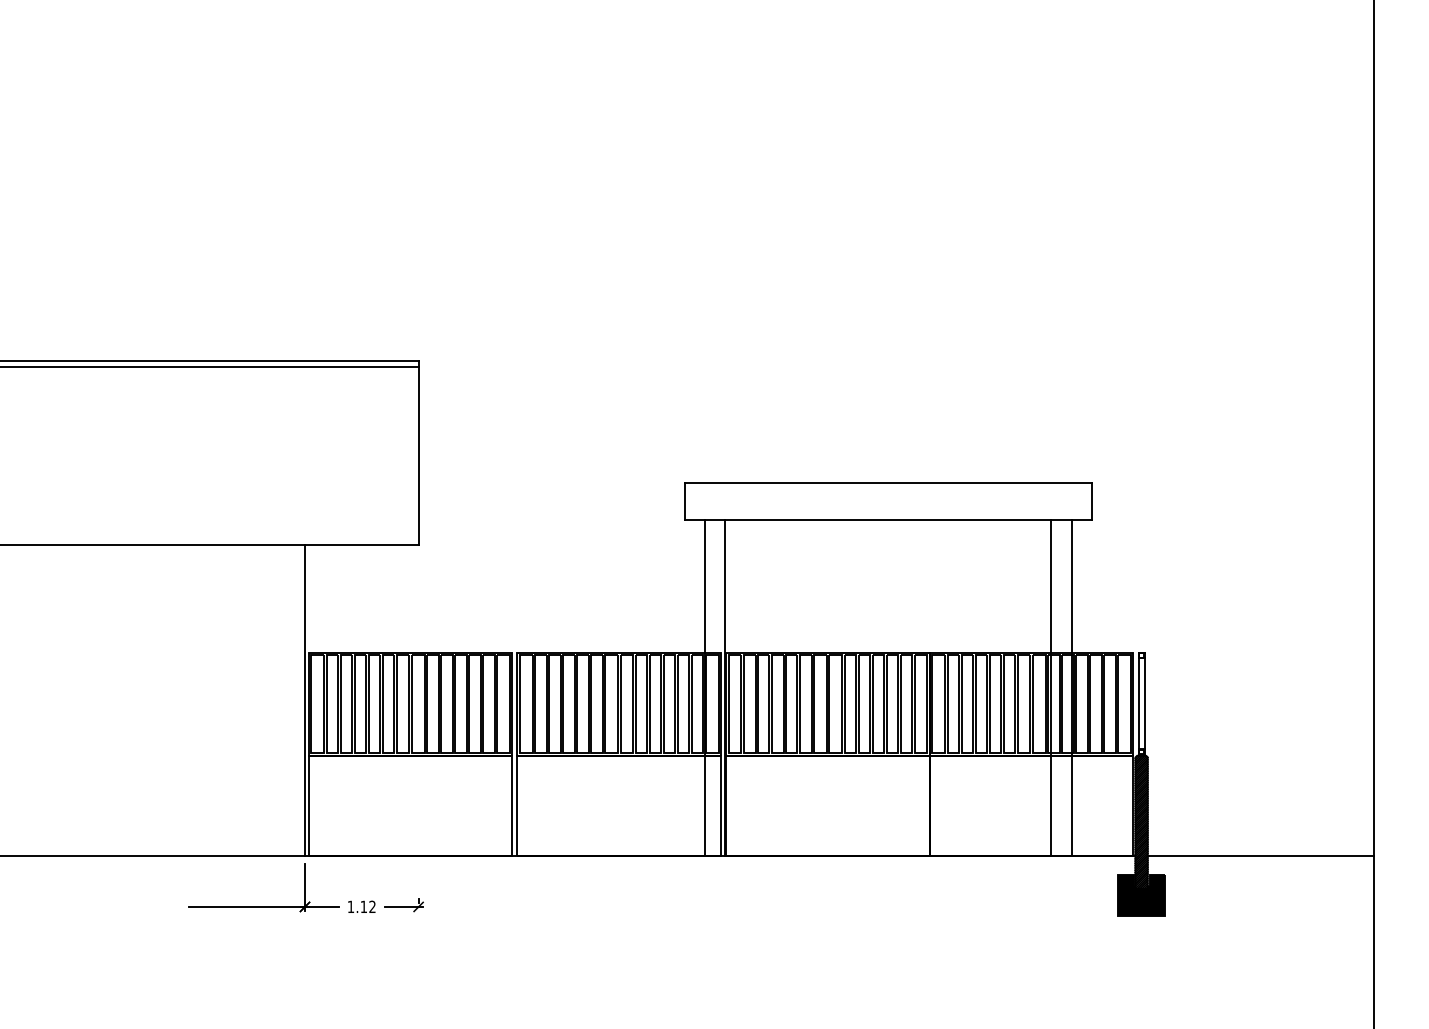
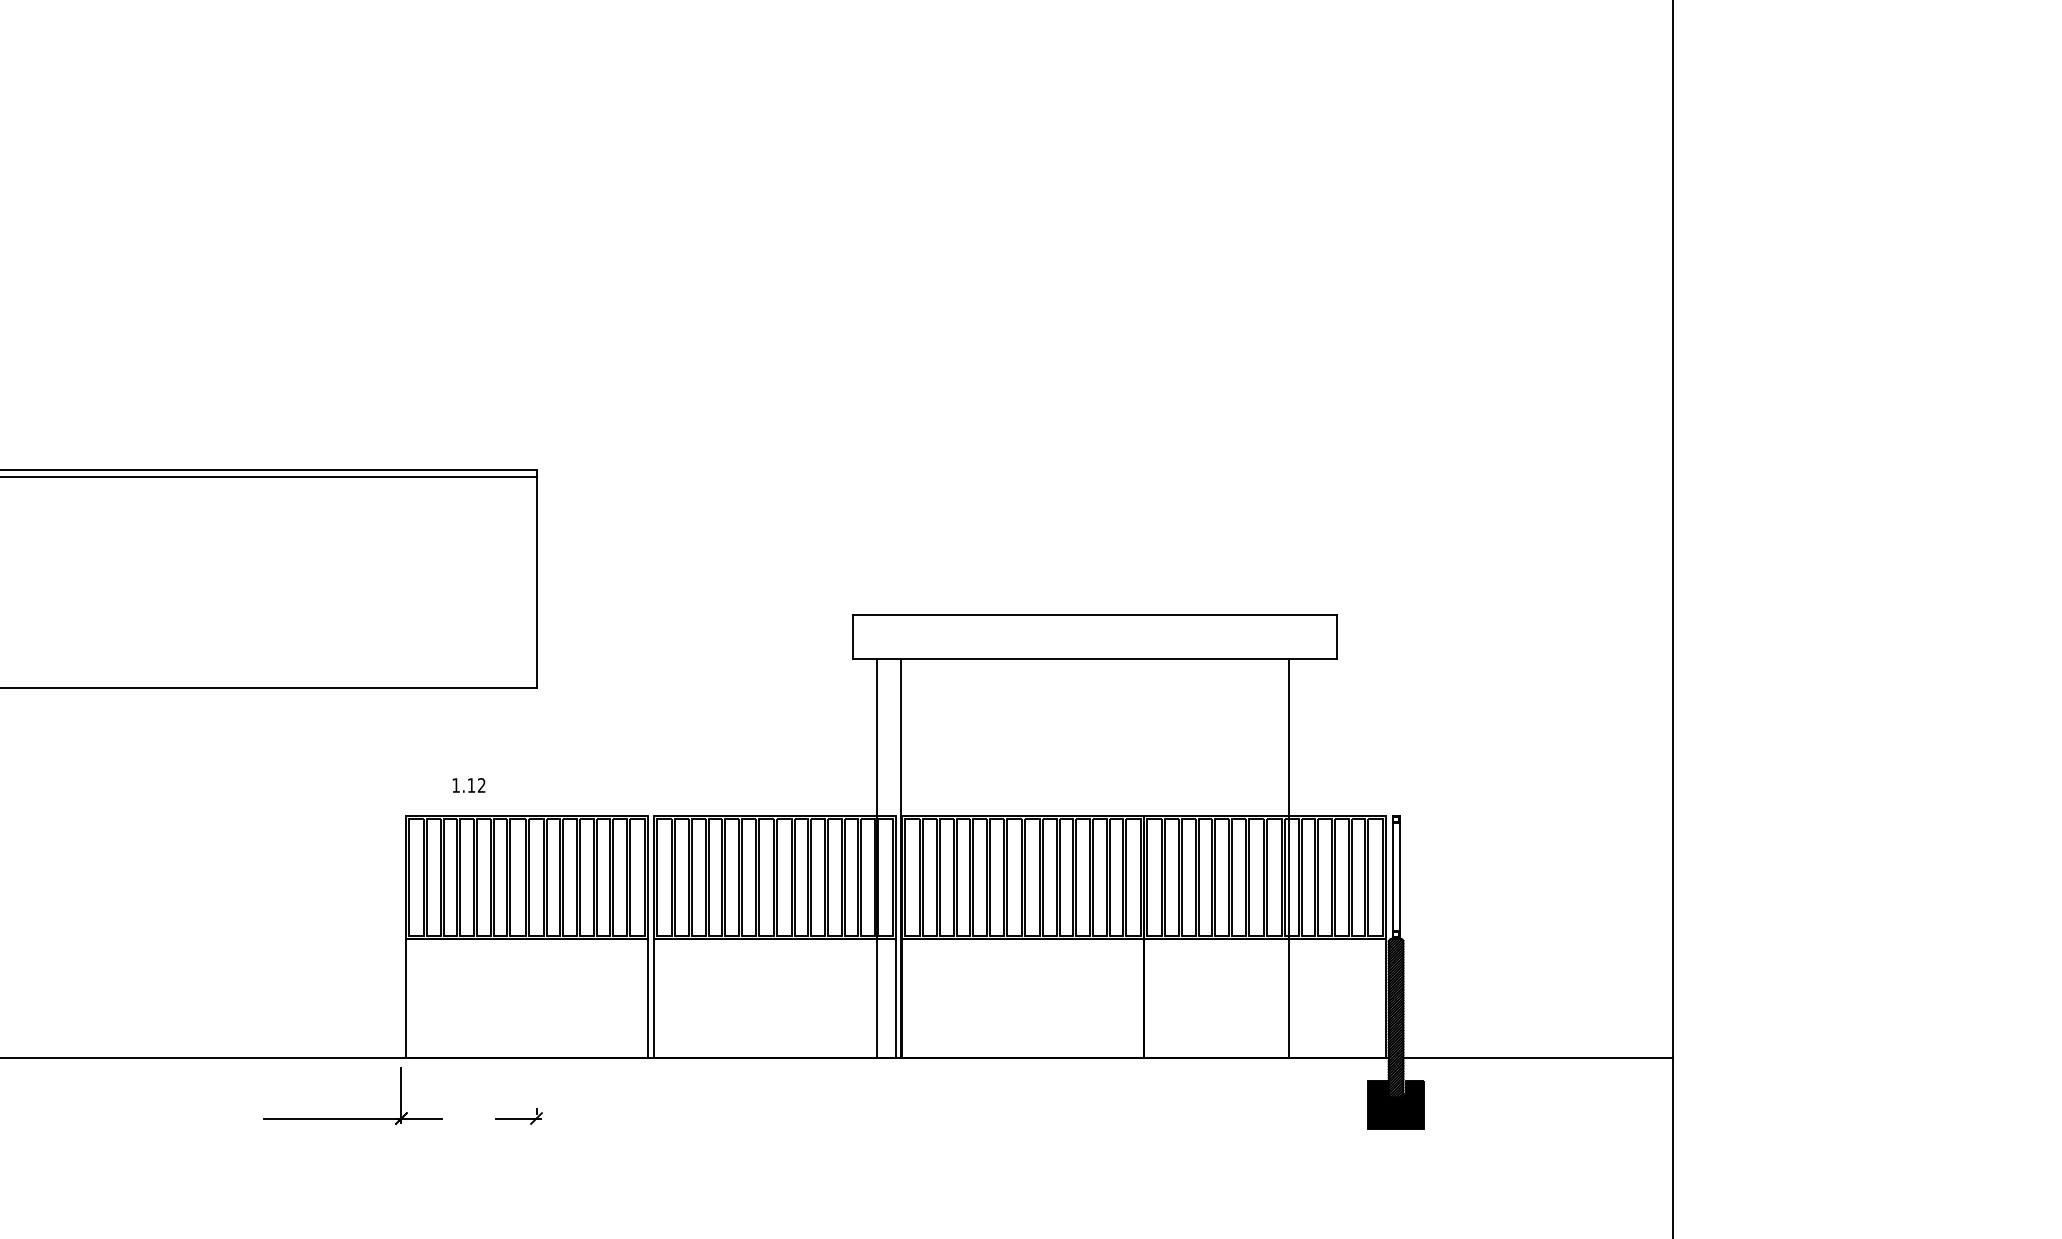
line: (1071, 688) -> (1312, 858), removed
line: (305, 700) -> (401, 872), removed
text: (361, 906) -> (468, 785), moved

